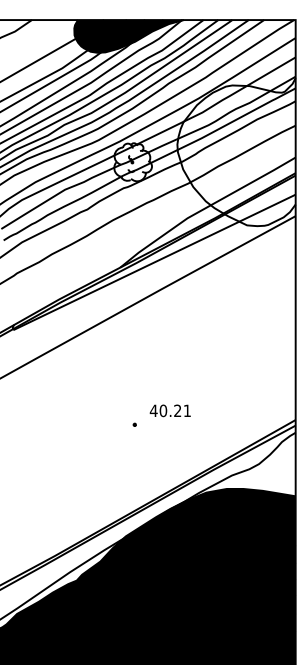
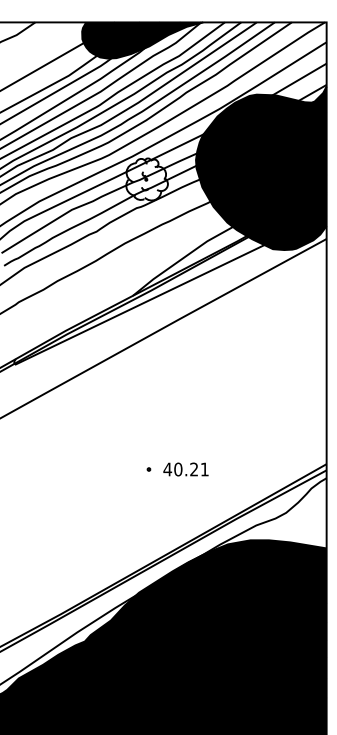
fill: (236, 152) -> (261, 168), added
text: (169, 410) -> (185, 469), moved

